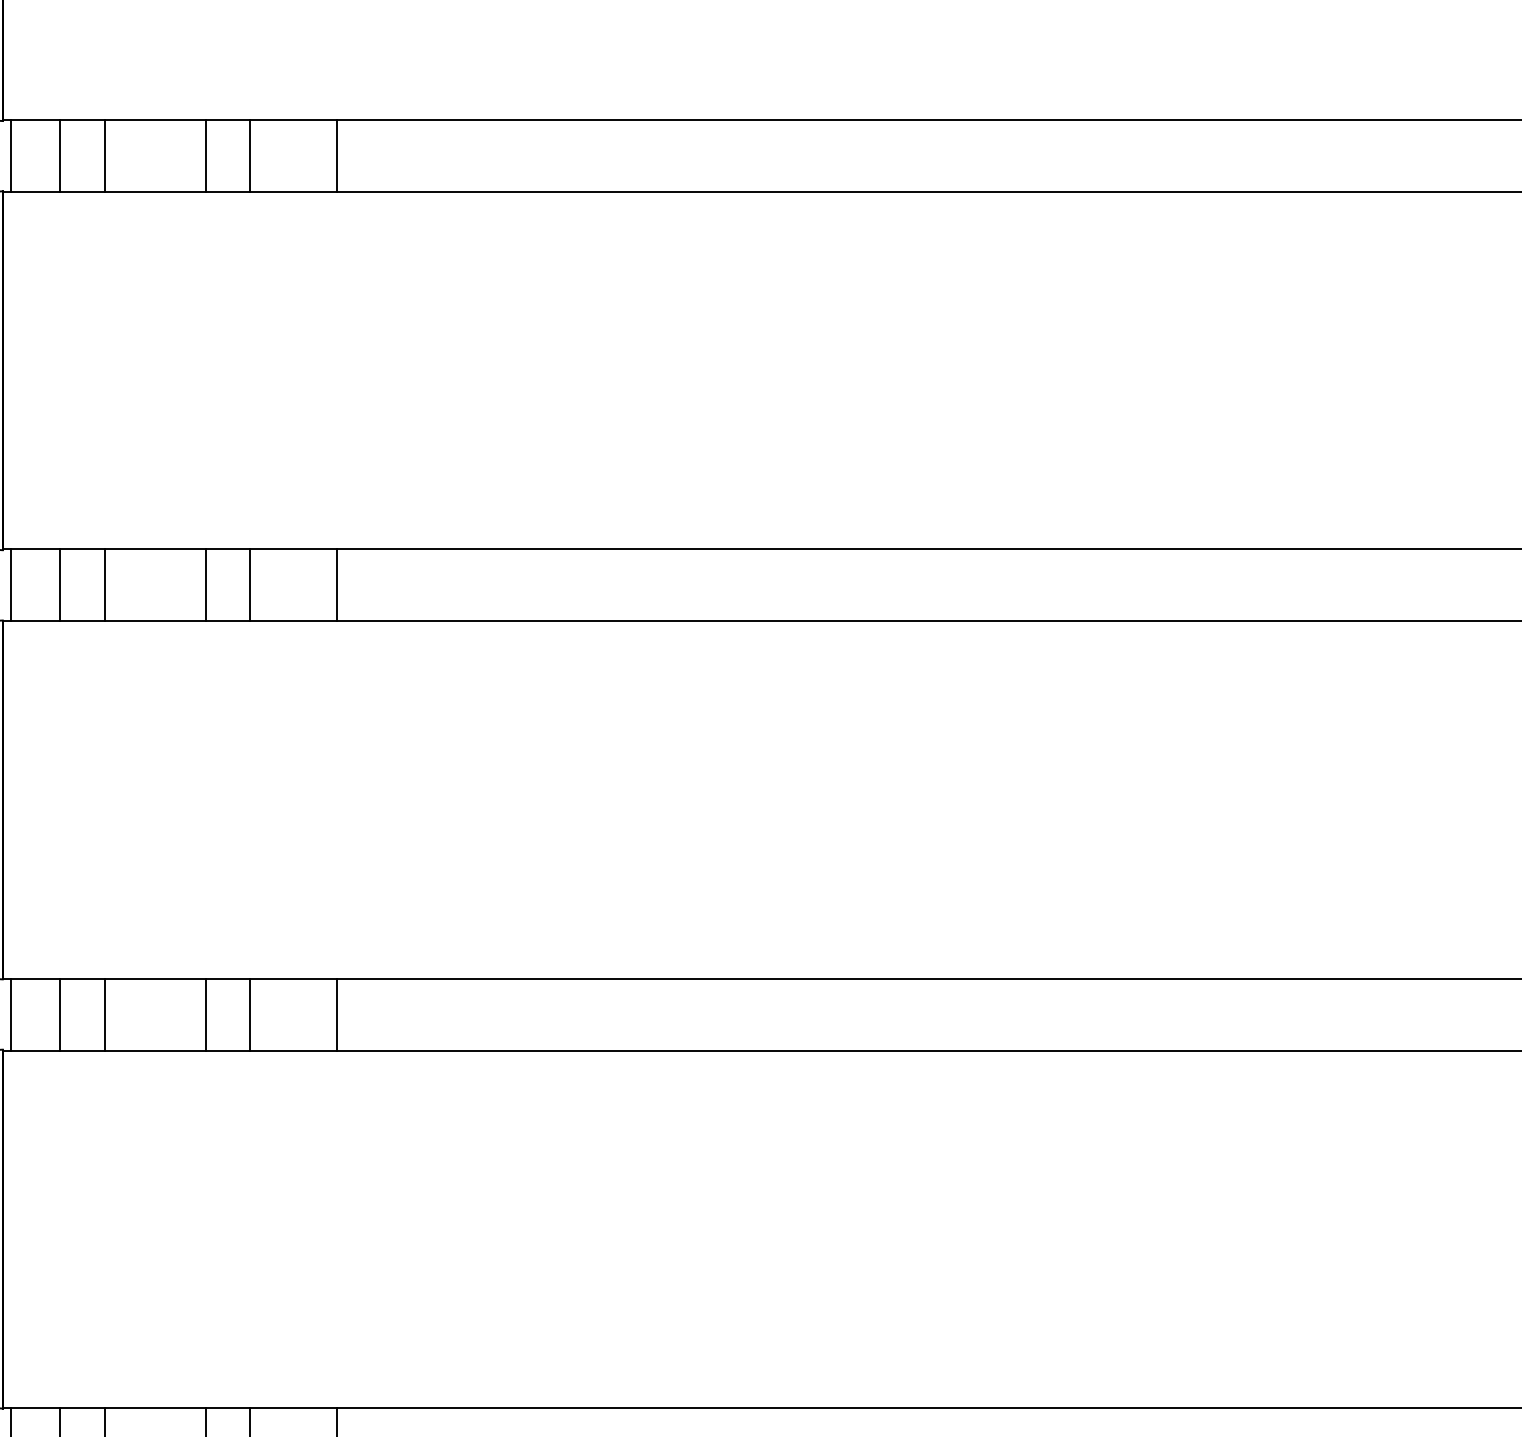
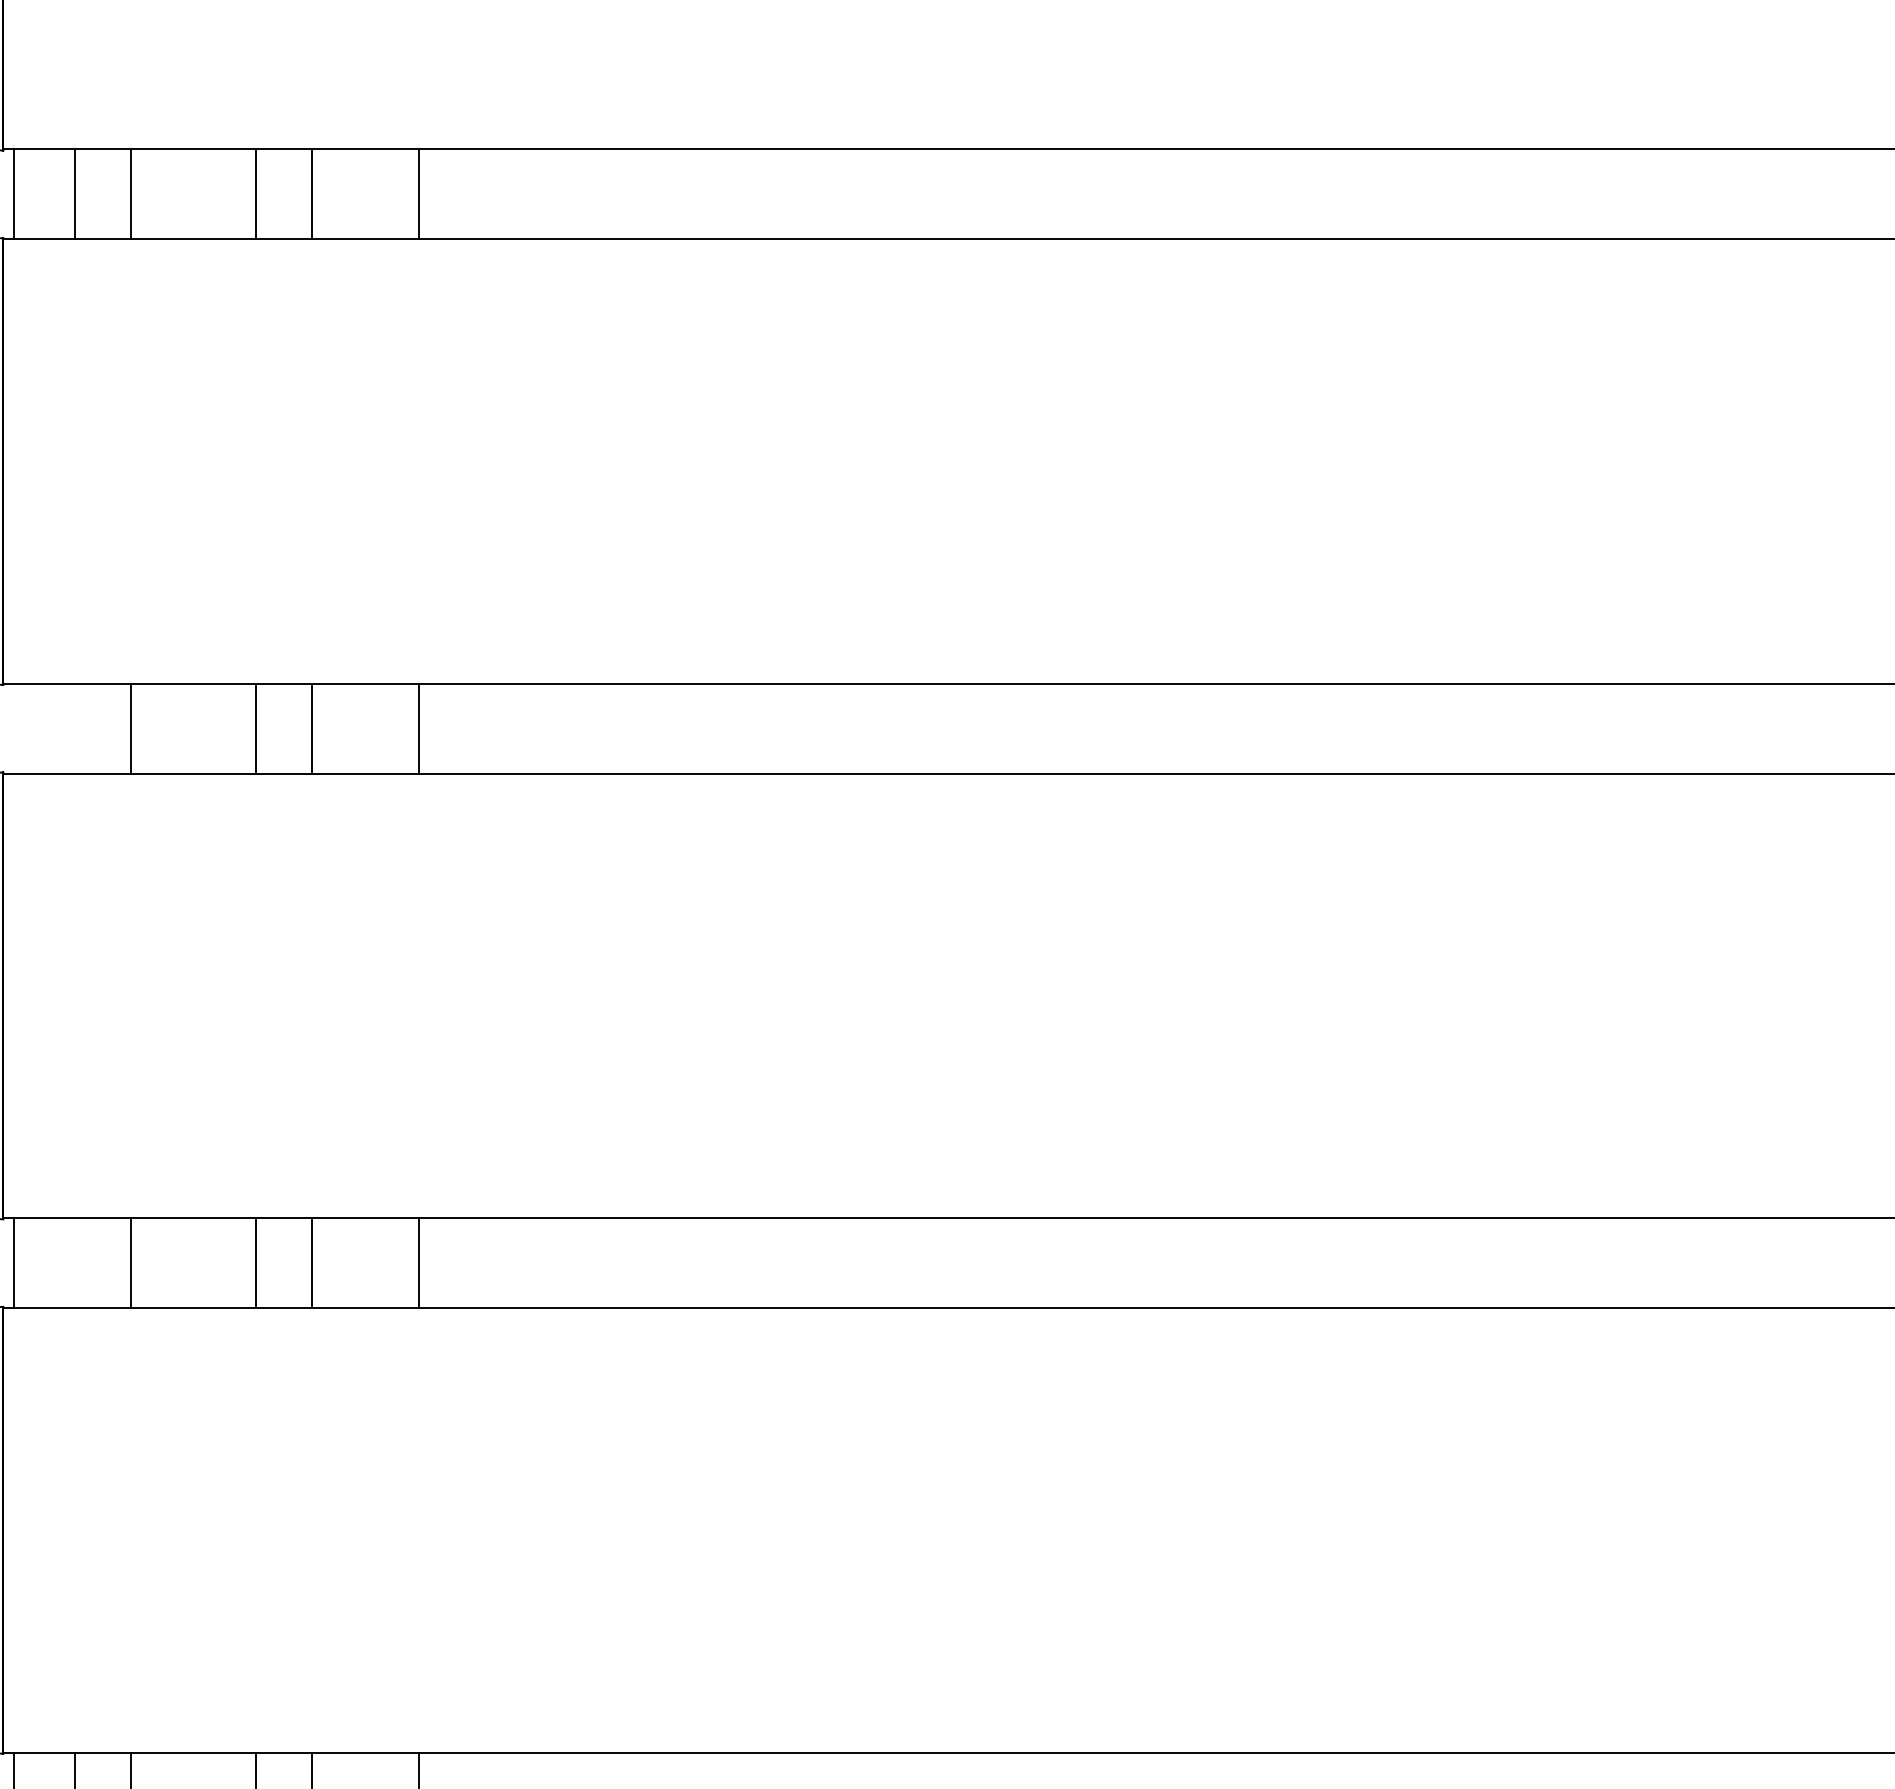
line: (11, 585) -> (14, 728), removed
line: (60, 585) -> (75, 728), removed
line: (60, 1014) -> (75, 1262), removed

